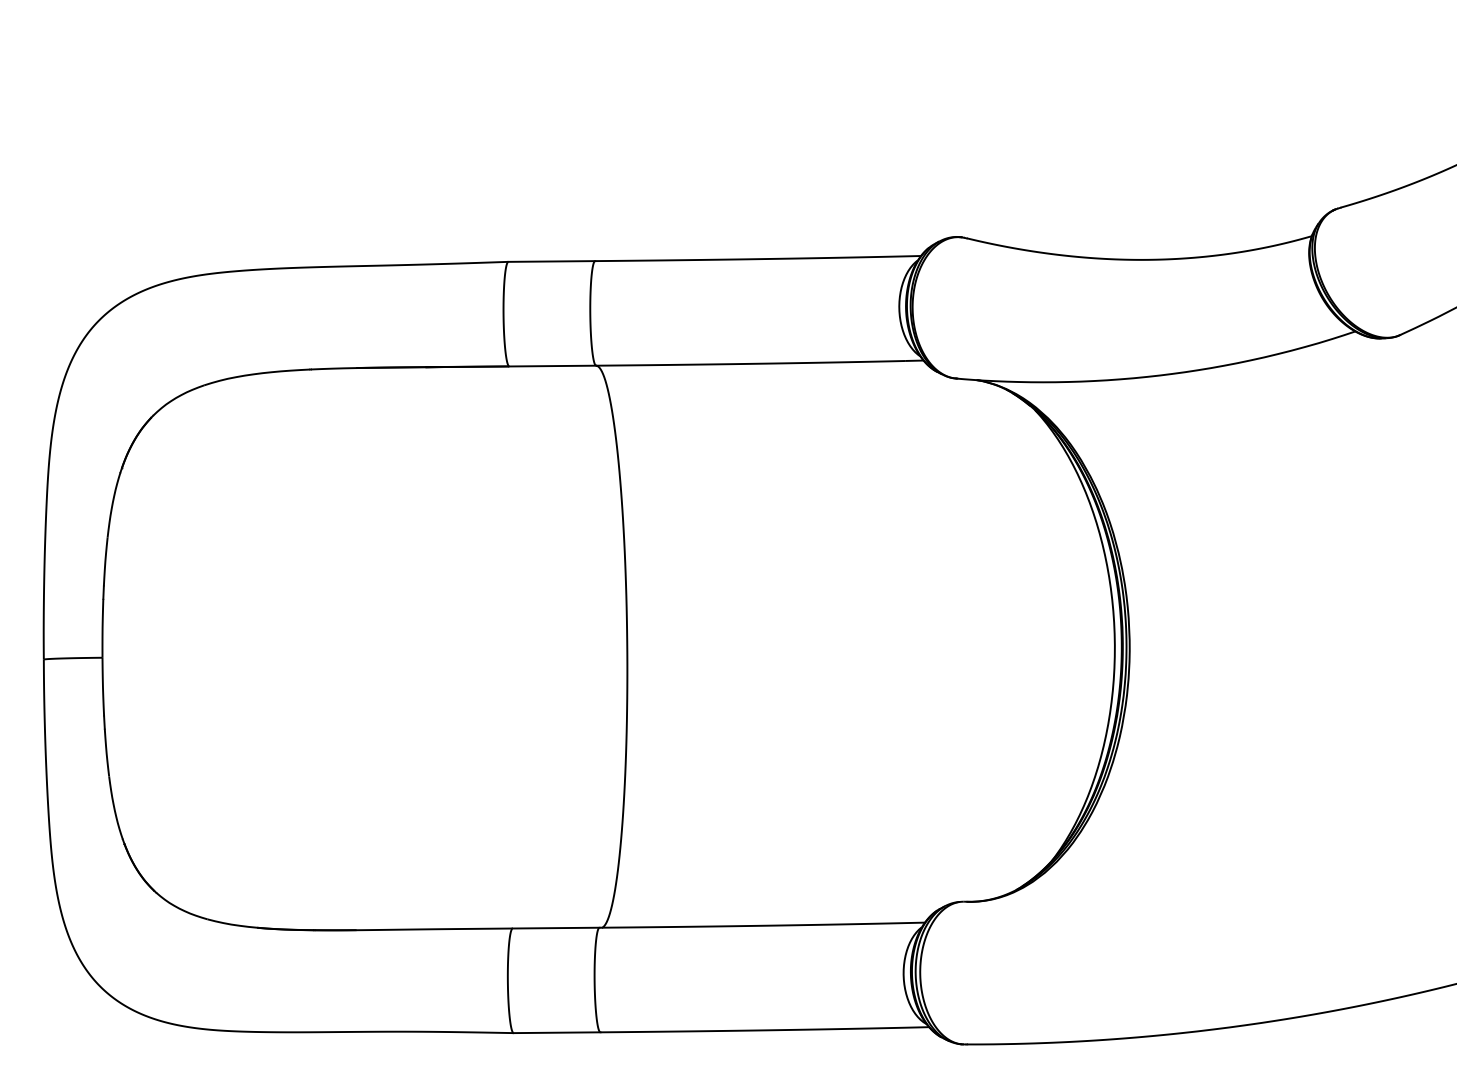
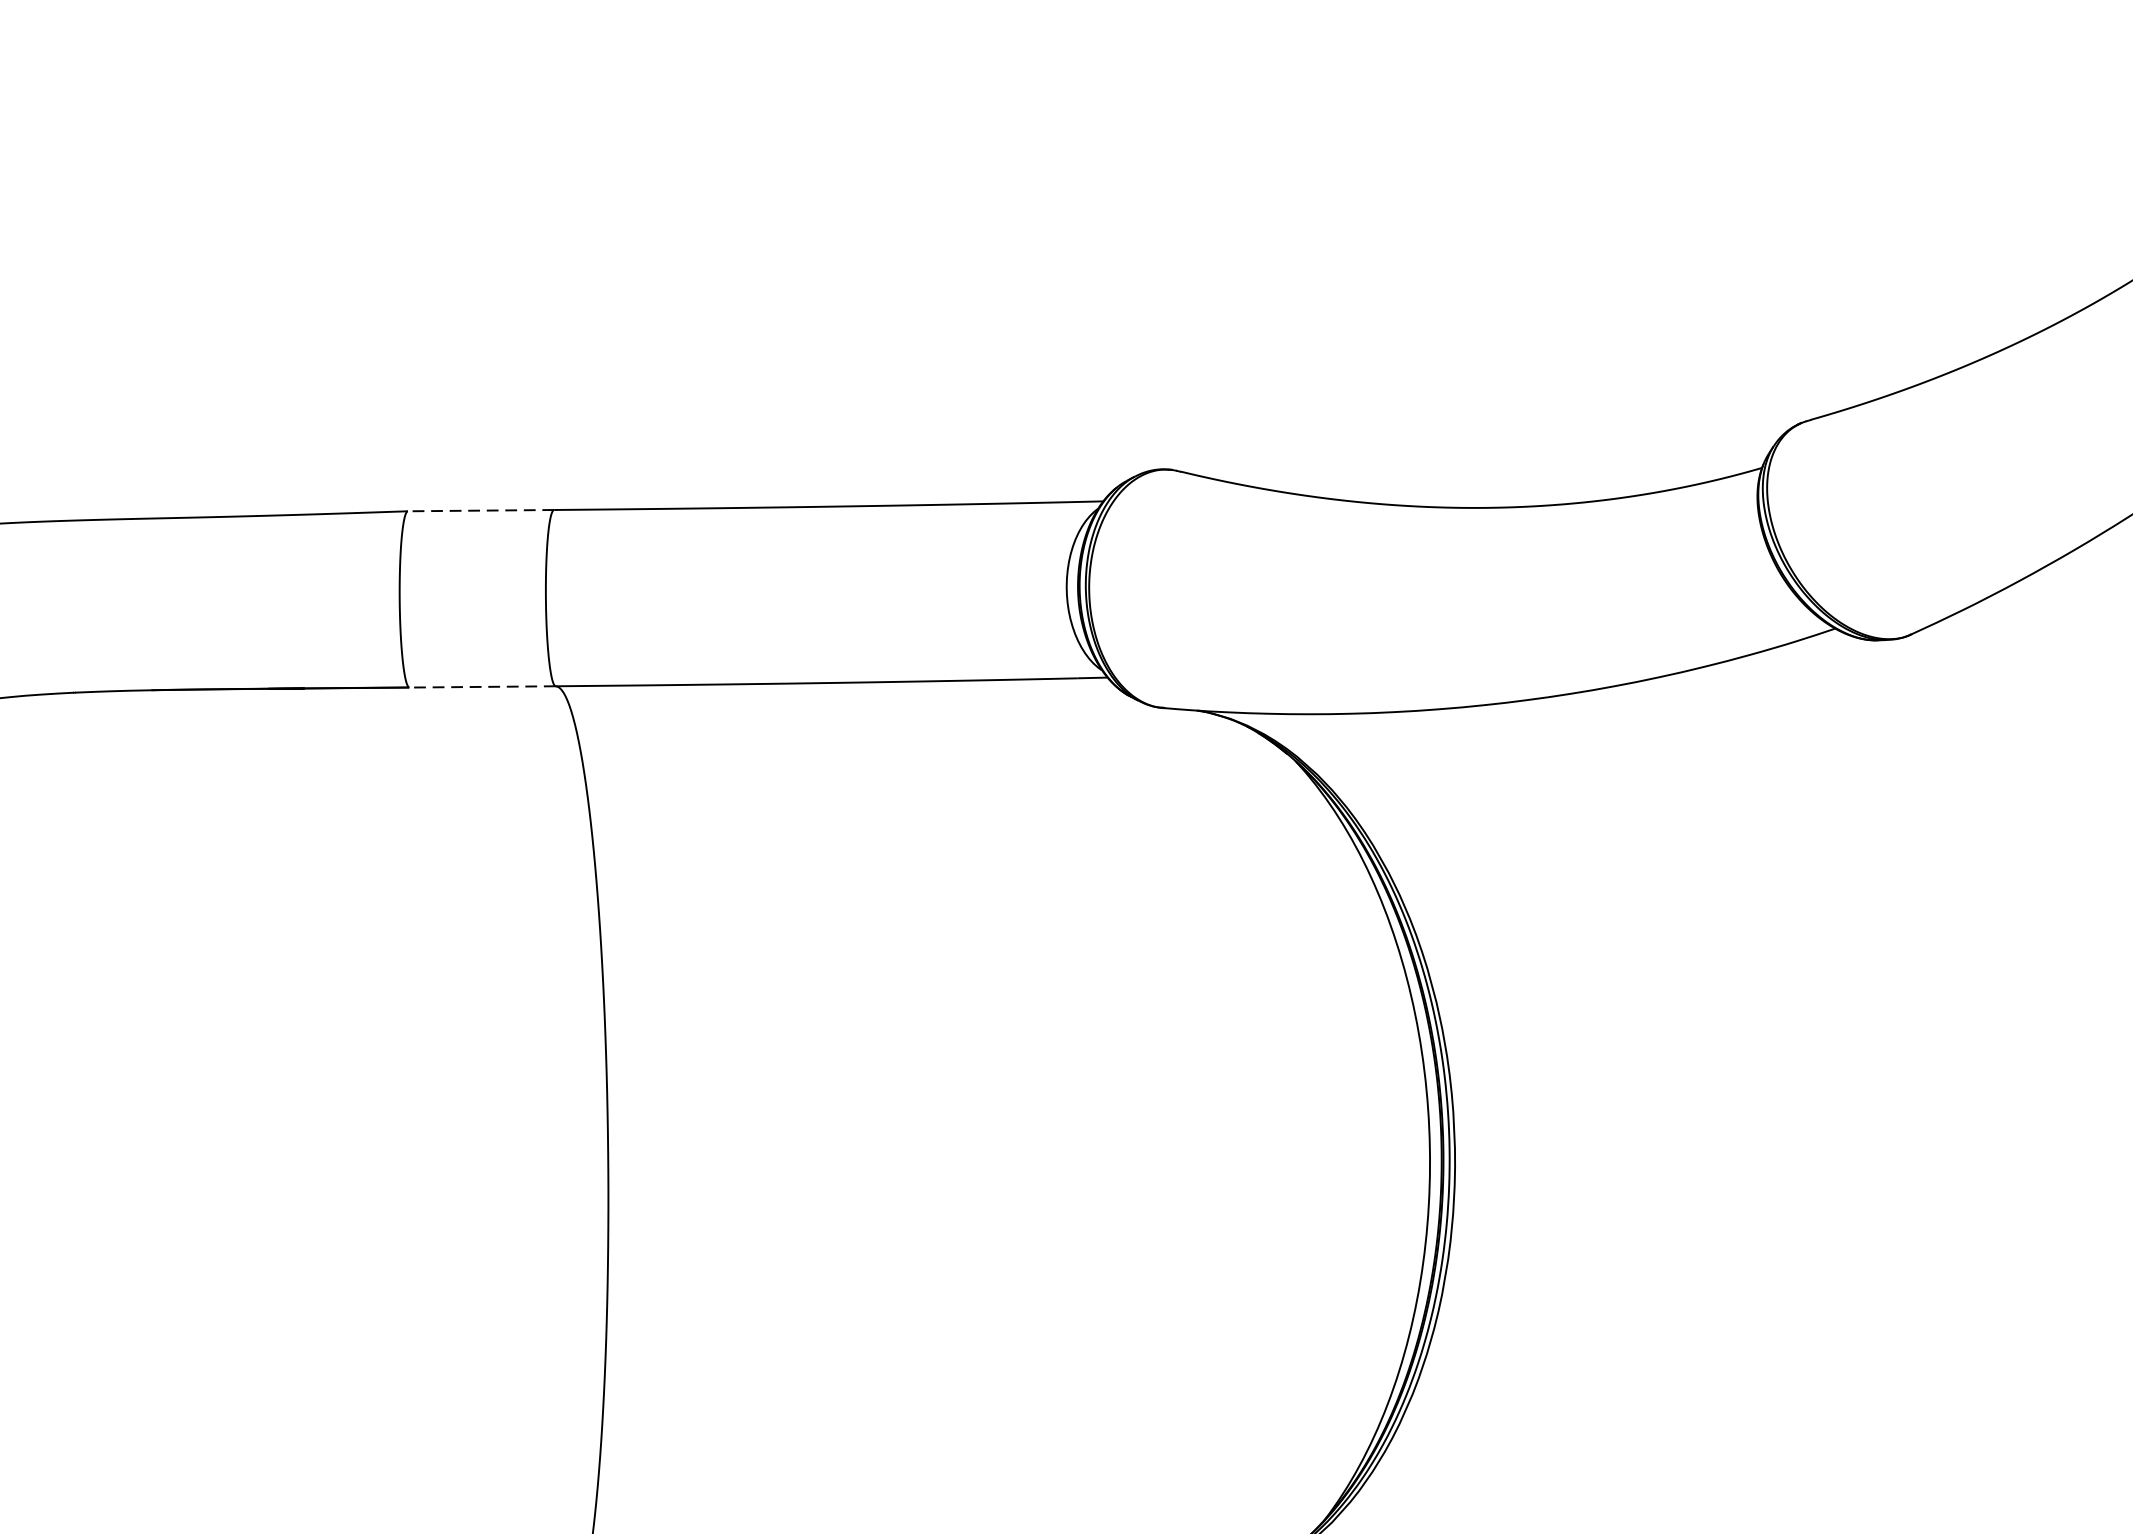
line: (551, 261) -> (480, 510), solid -> dashed
line: (552, 366) -> (482, 687), solid -> dashed

